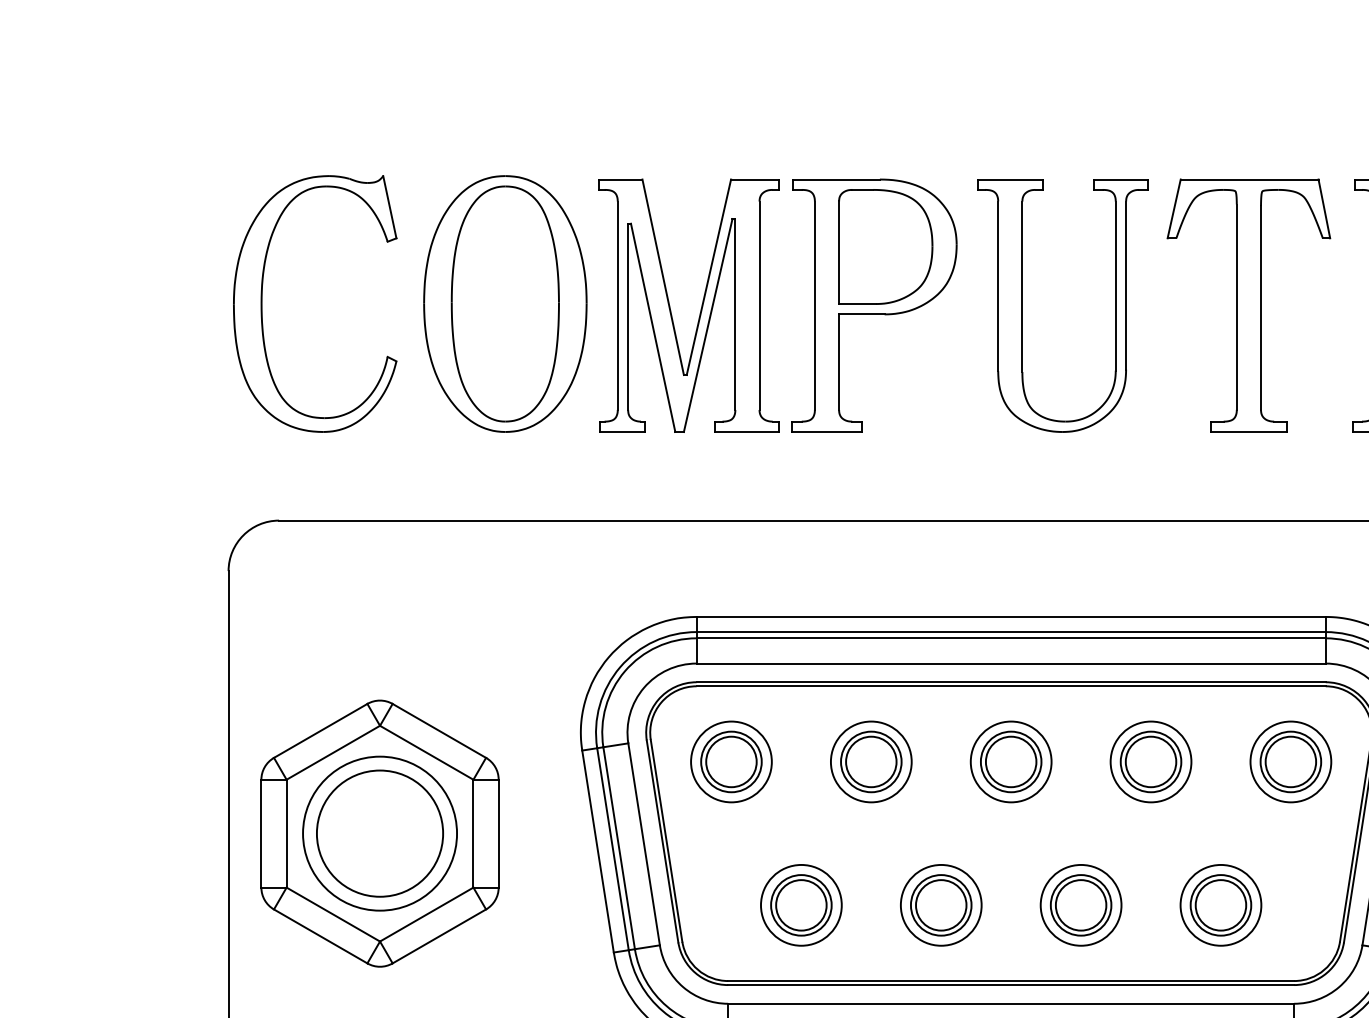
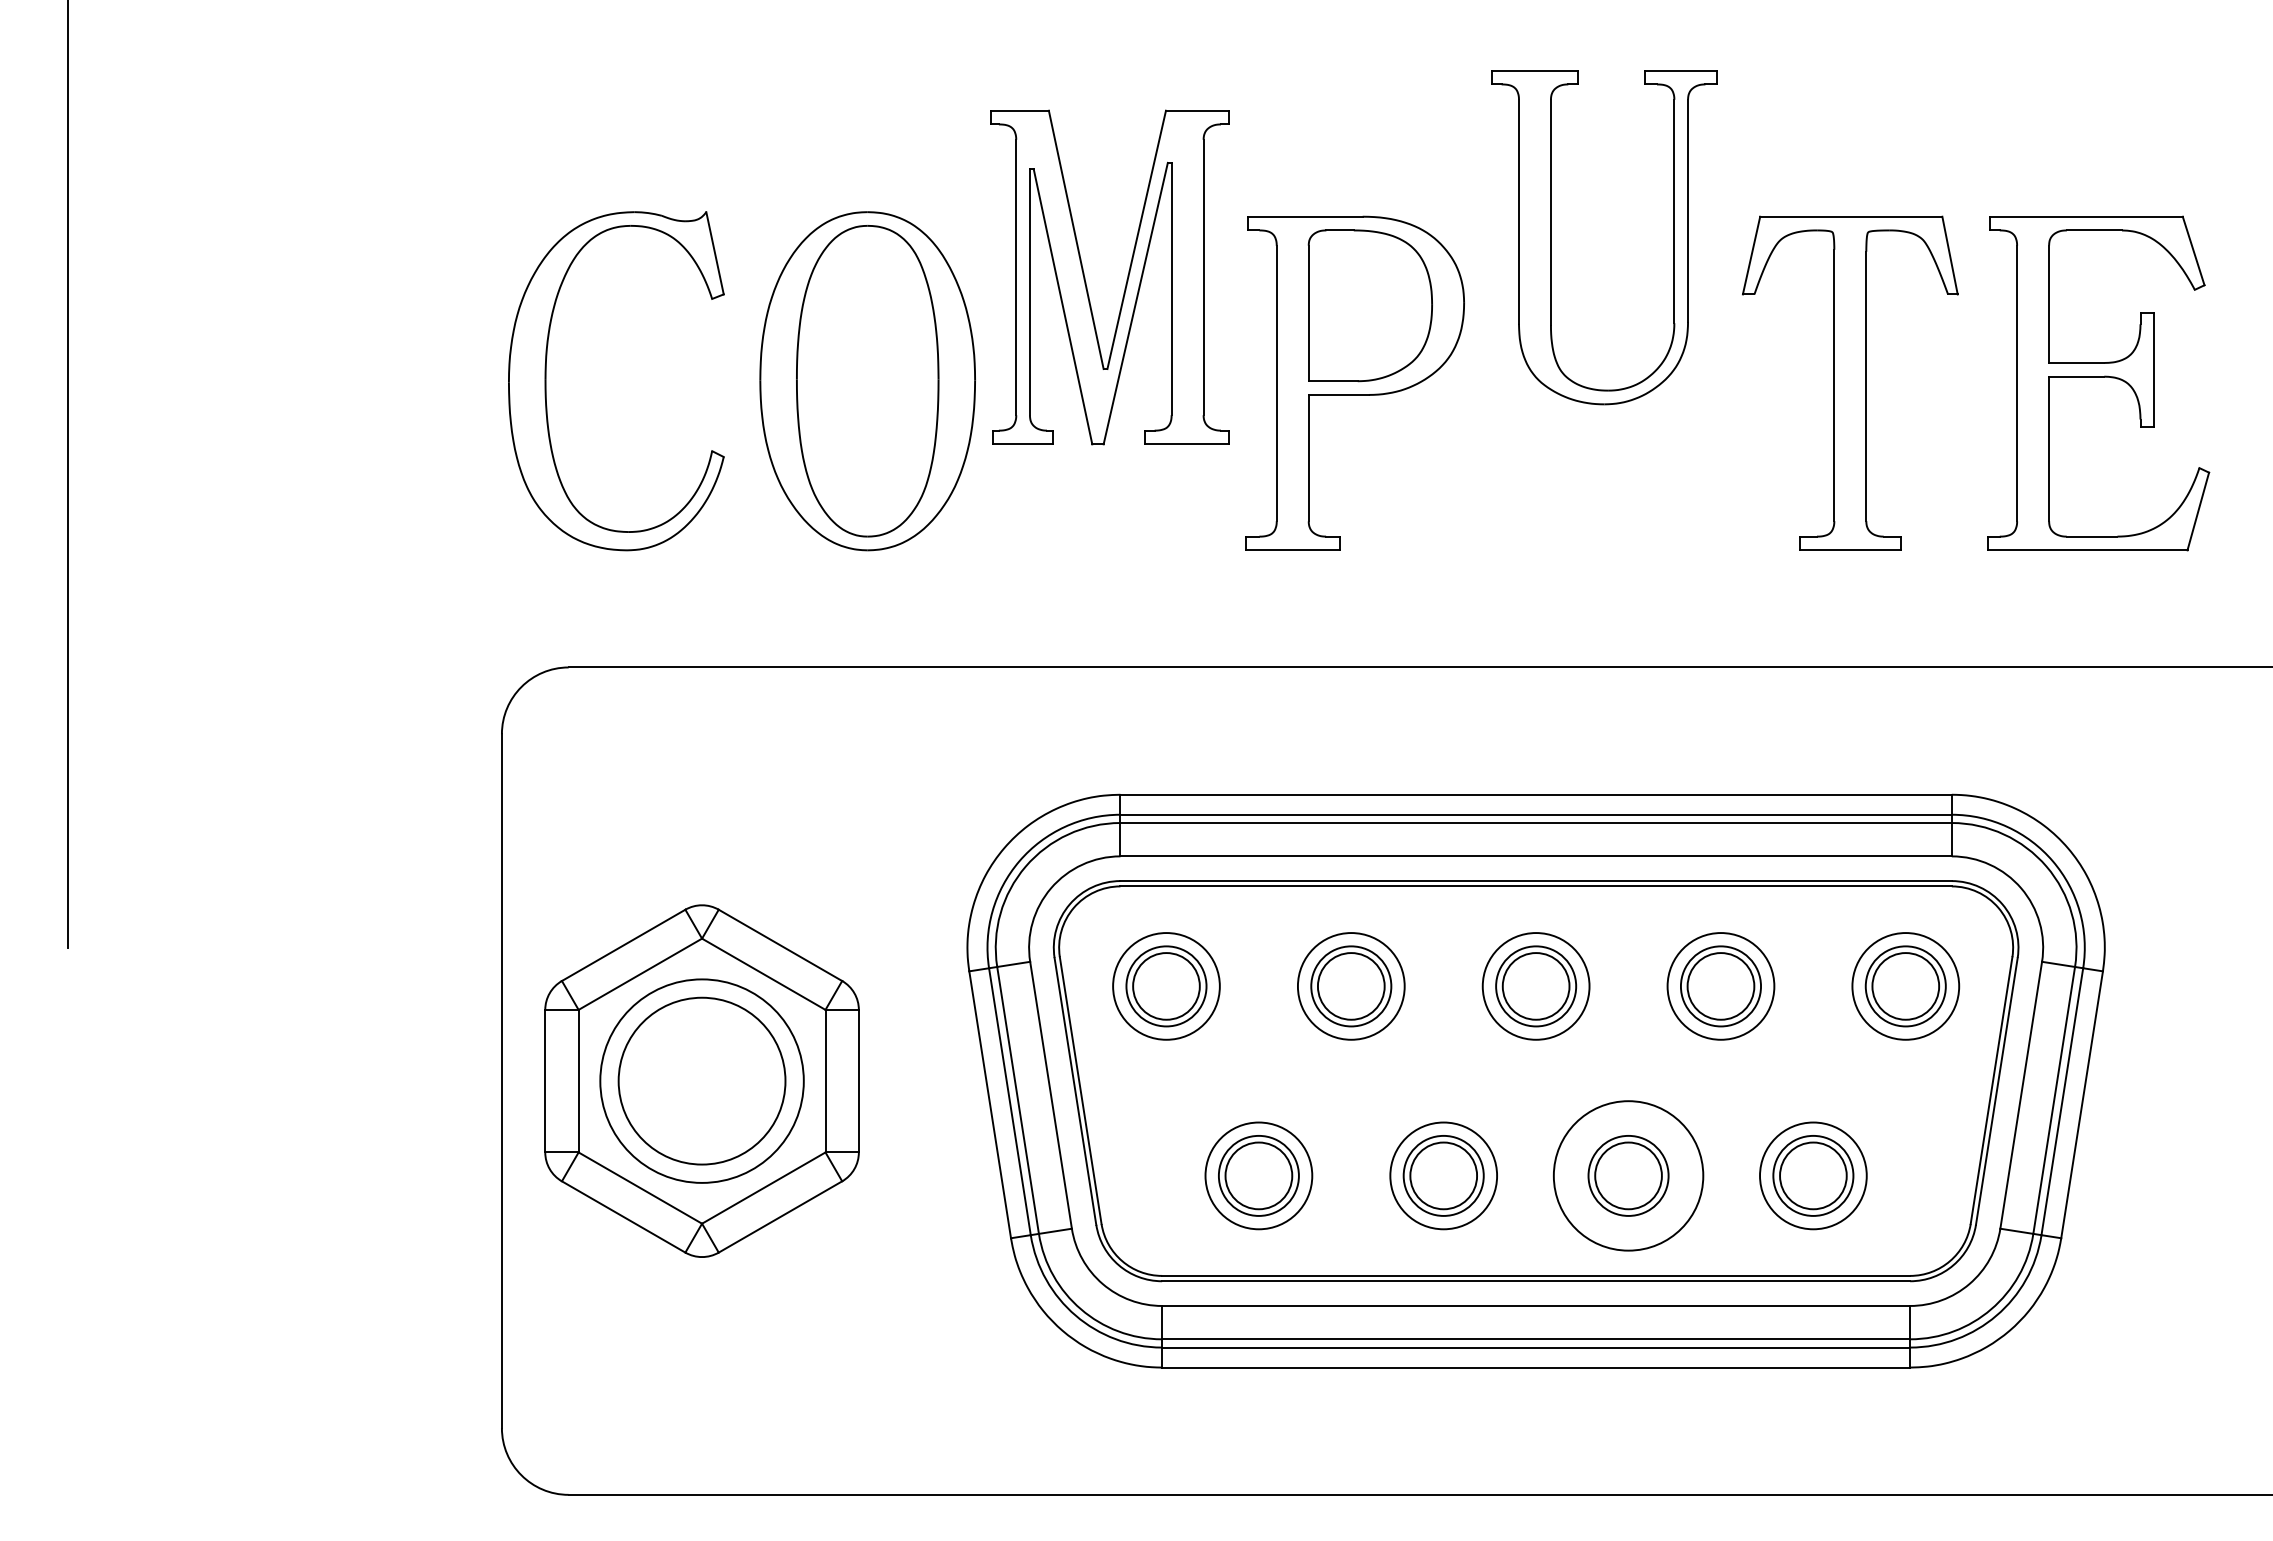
part: (1022, 305) -> (1551, 237), moved
part: (700, 310) -> (1125, 283), moved
circle: (1081, 905) -> (1628, 1175), size x1.4

